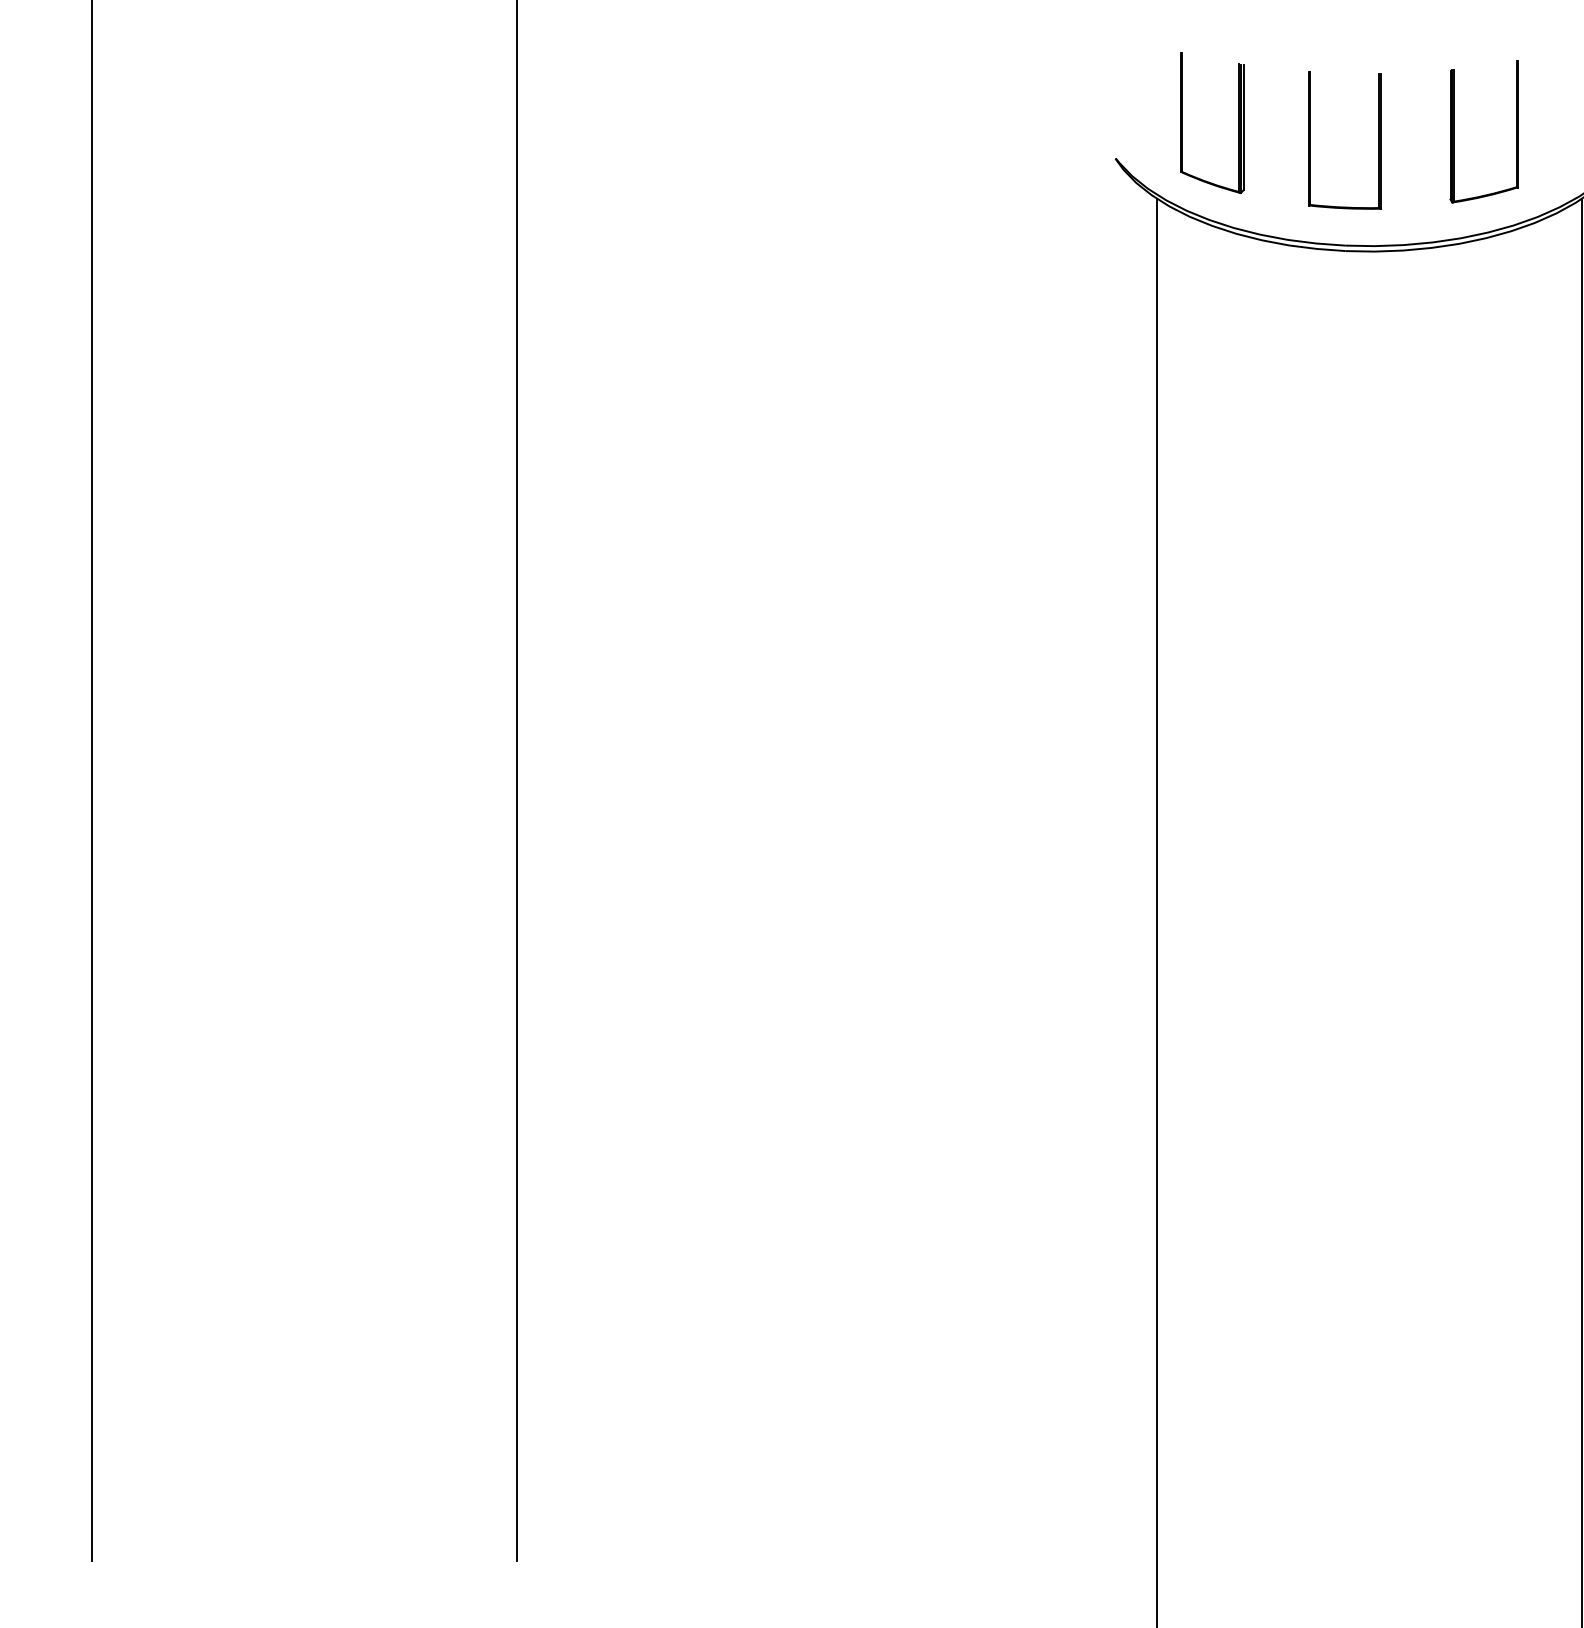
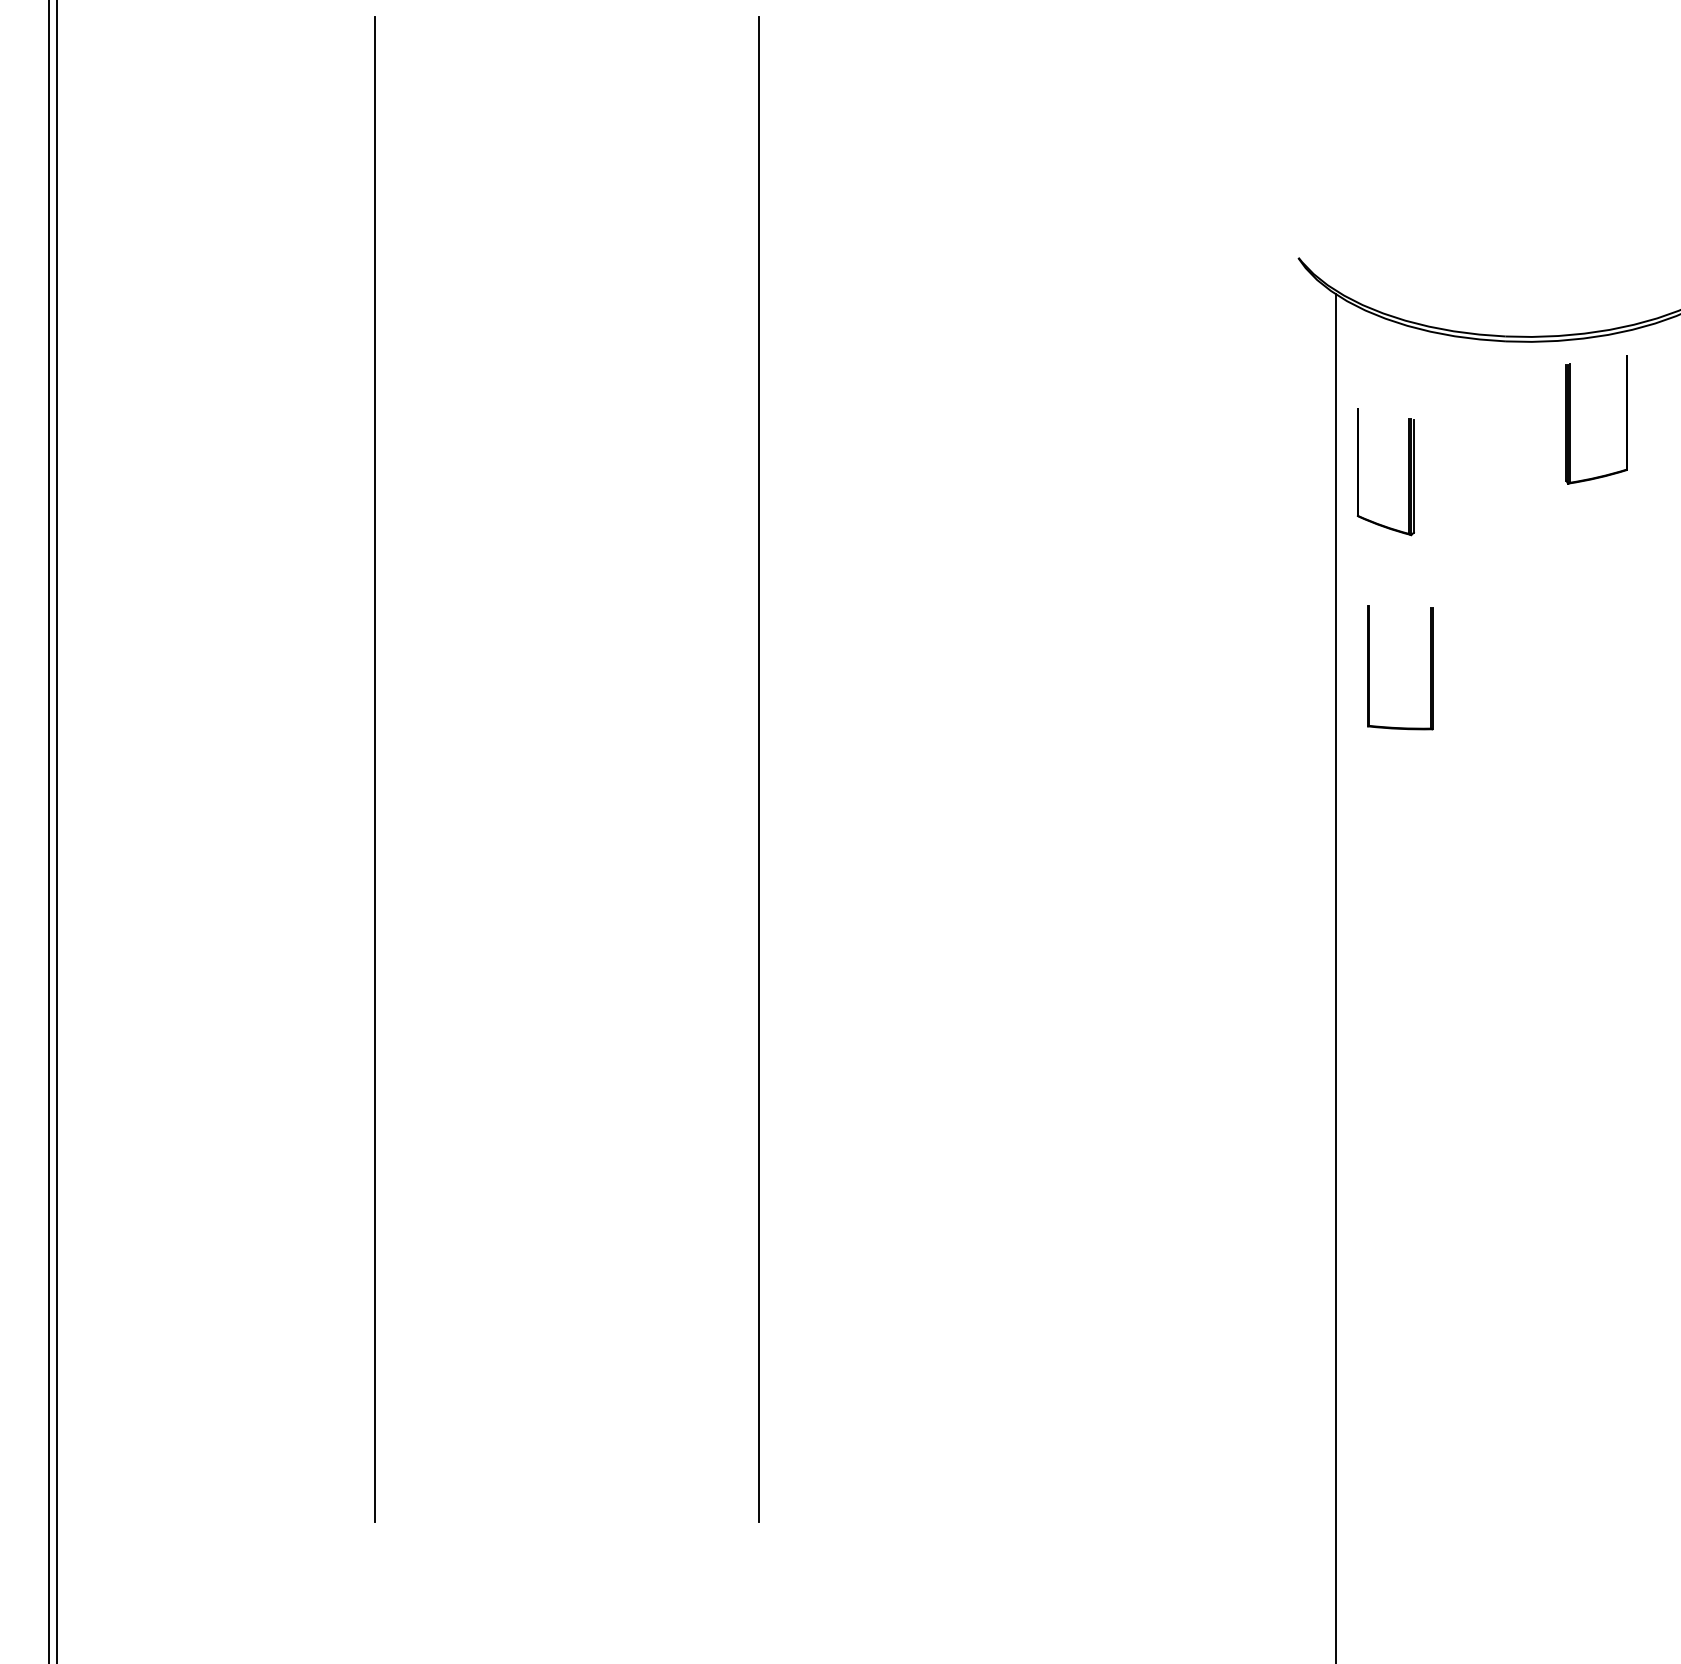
part: (1237, 123) -> (1408, 472), moved
part: (1455, 131) -> (1570, 419), moved
part: (1378, 140) -> (1430, 667), moved

